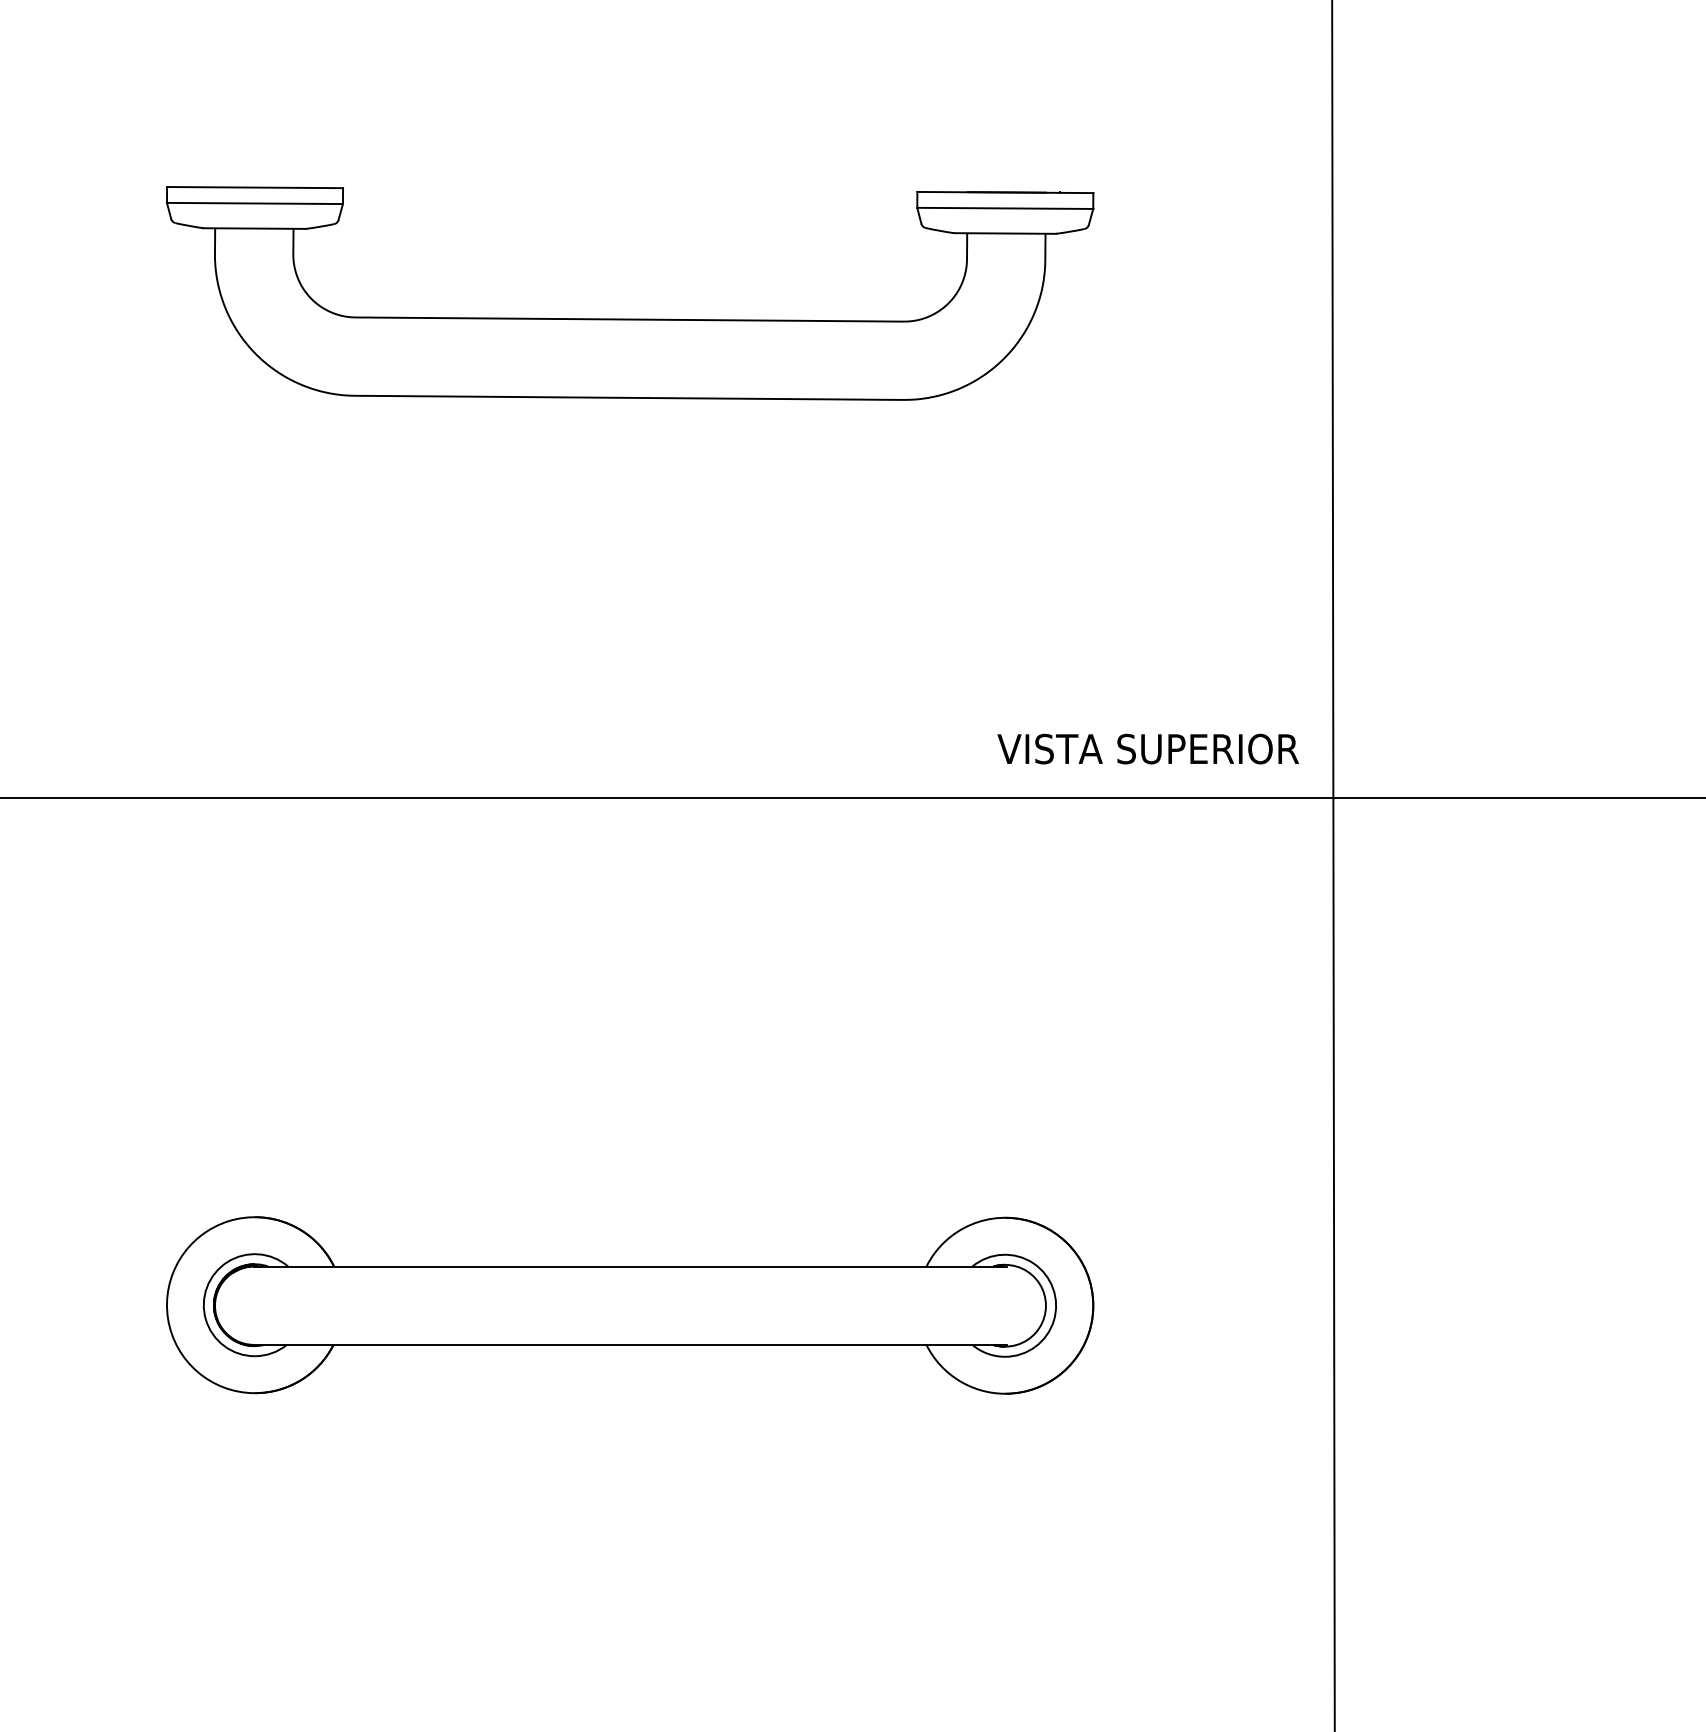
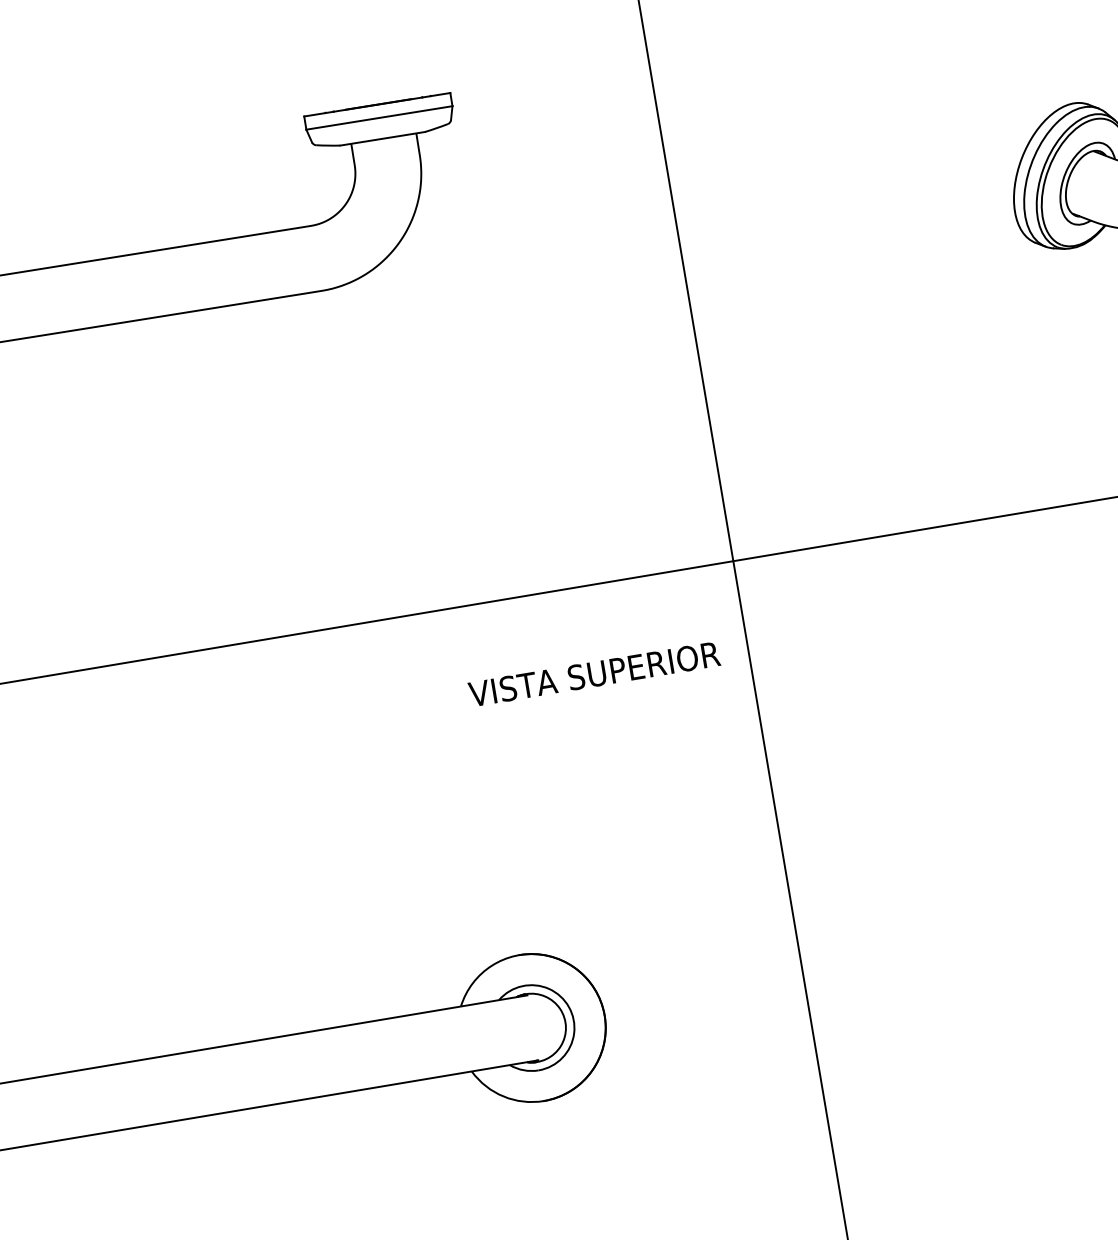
text: (1147, 748) -> (593, 673), moved

